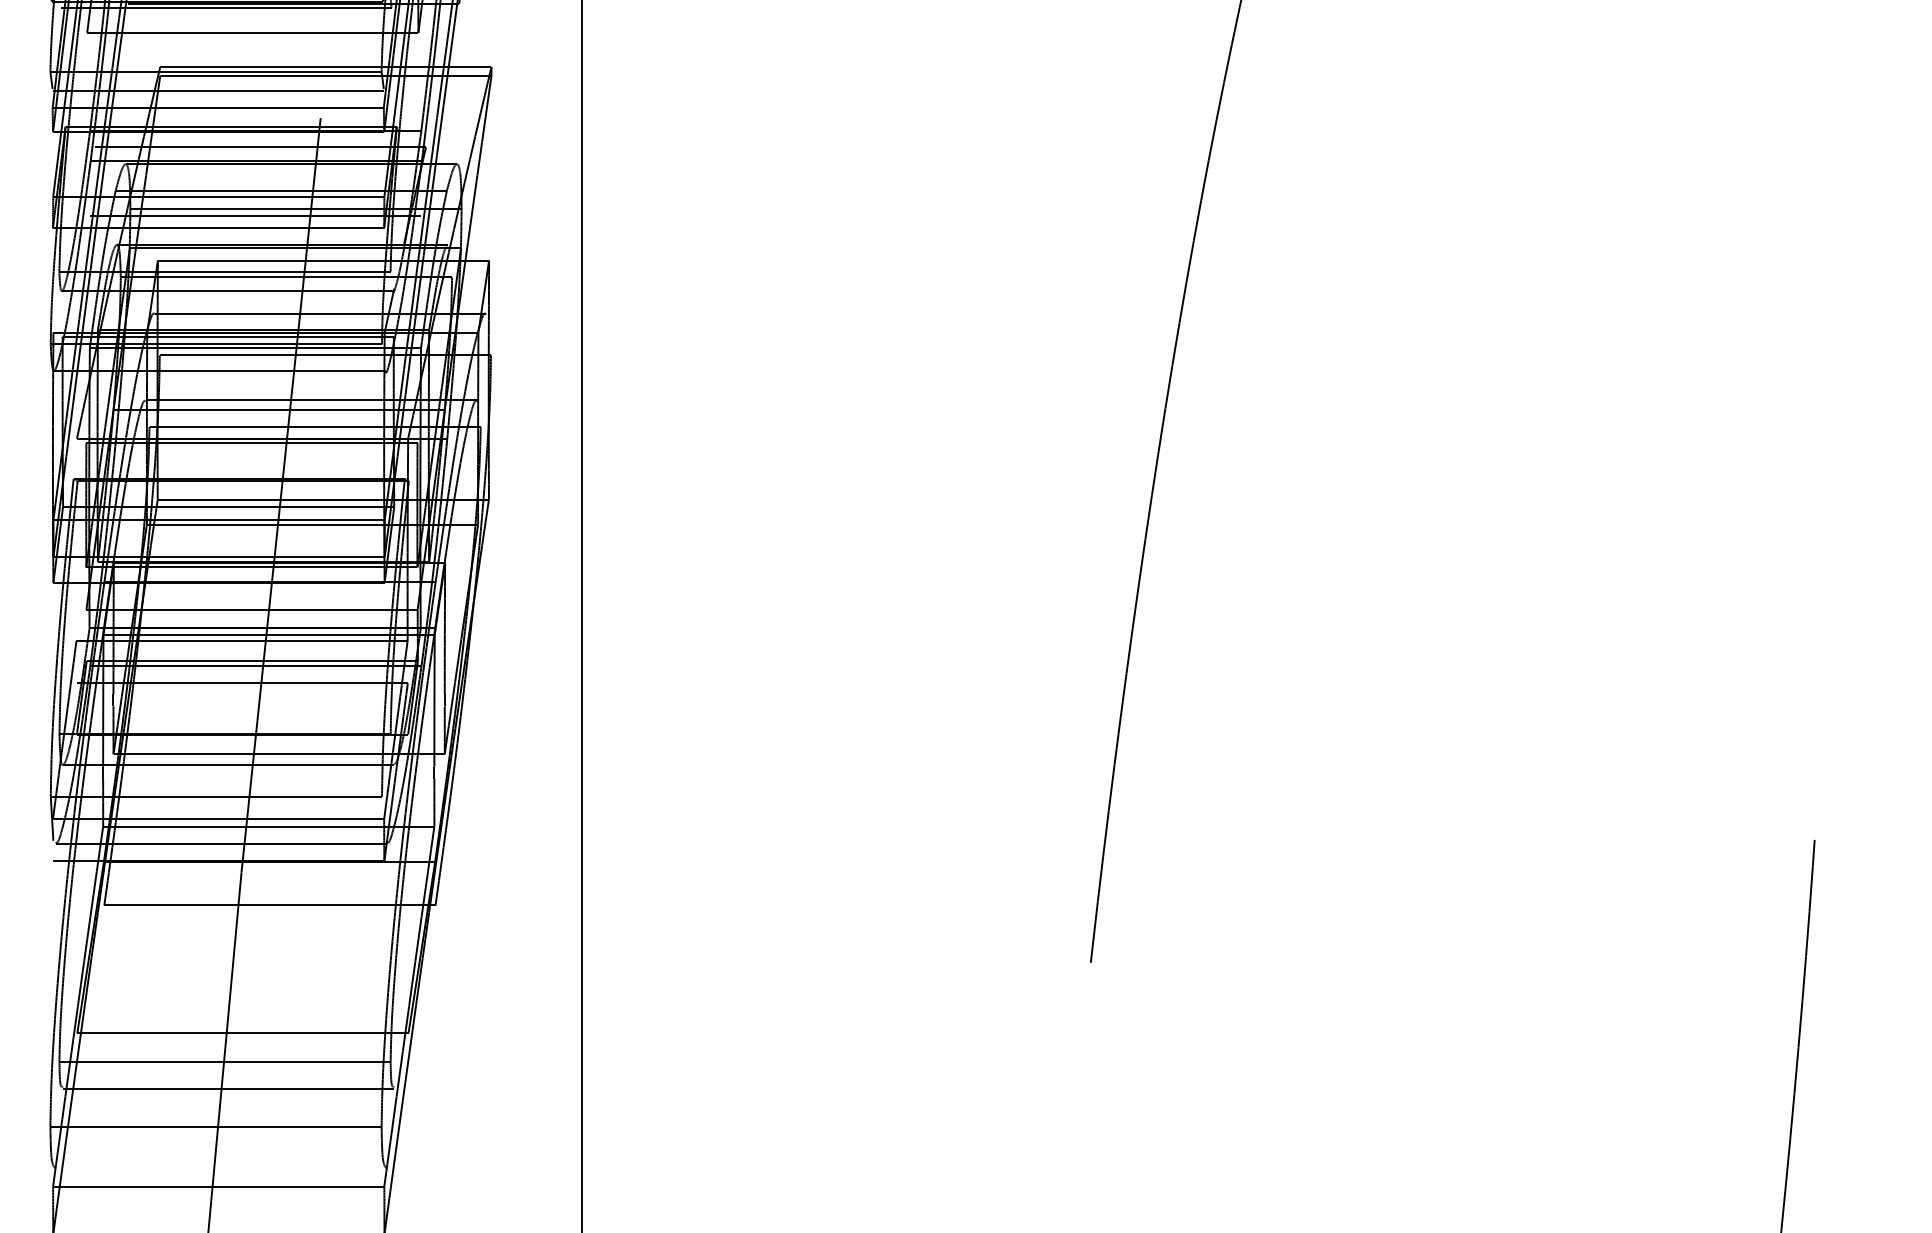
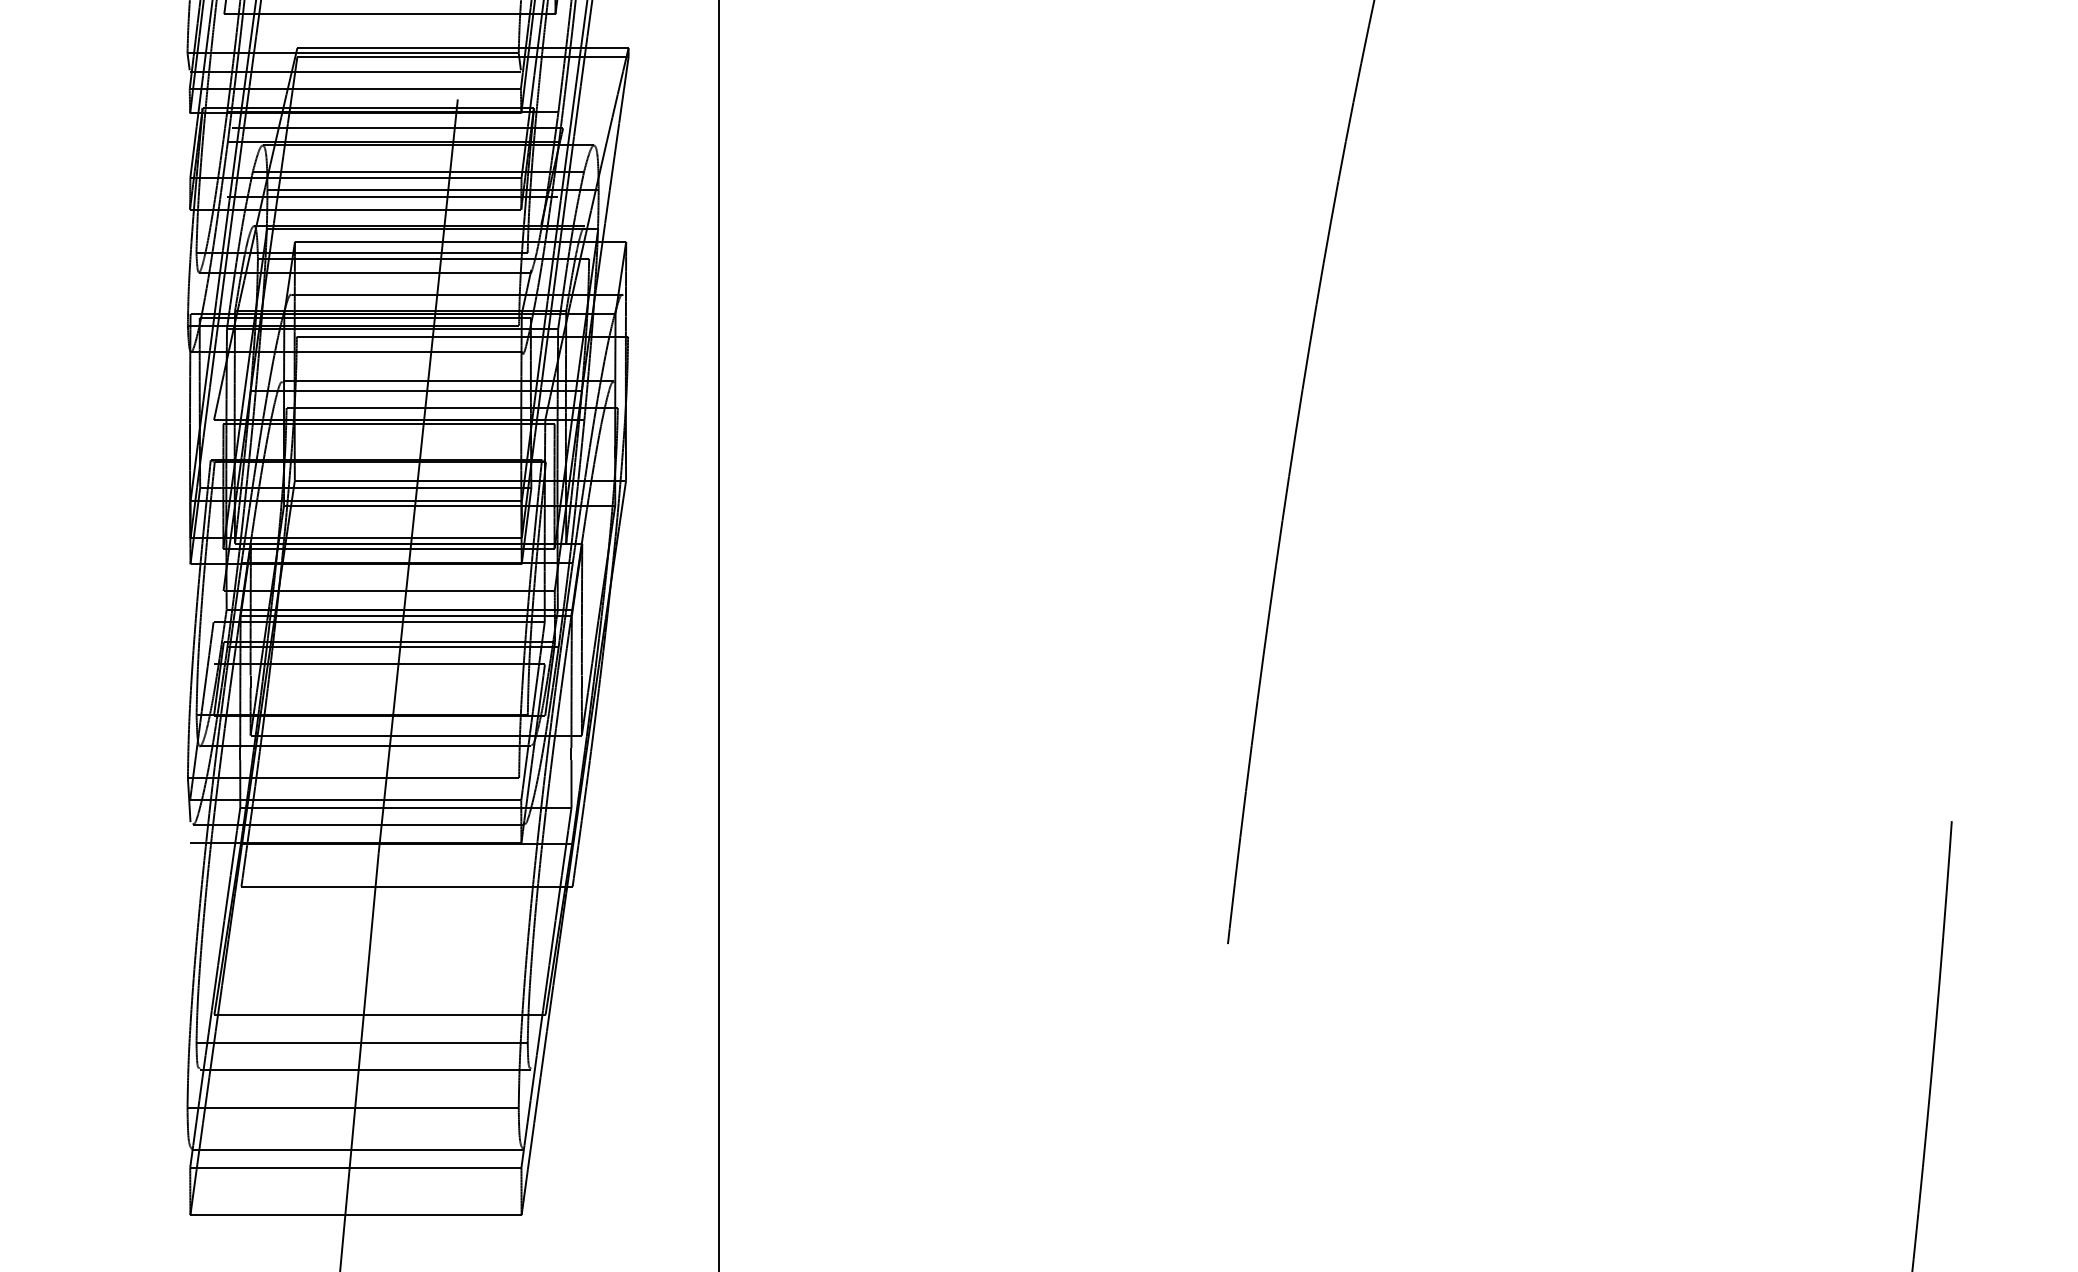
line: (220, 1169) -> (357, 1150), added

